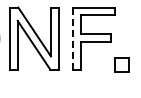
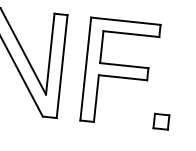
line: (73, 38) -> (86, 68), dashed -> solid
part: (121, 65) -> (161, 121), size x0.62

